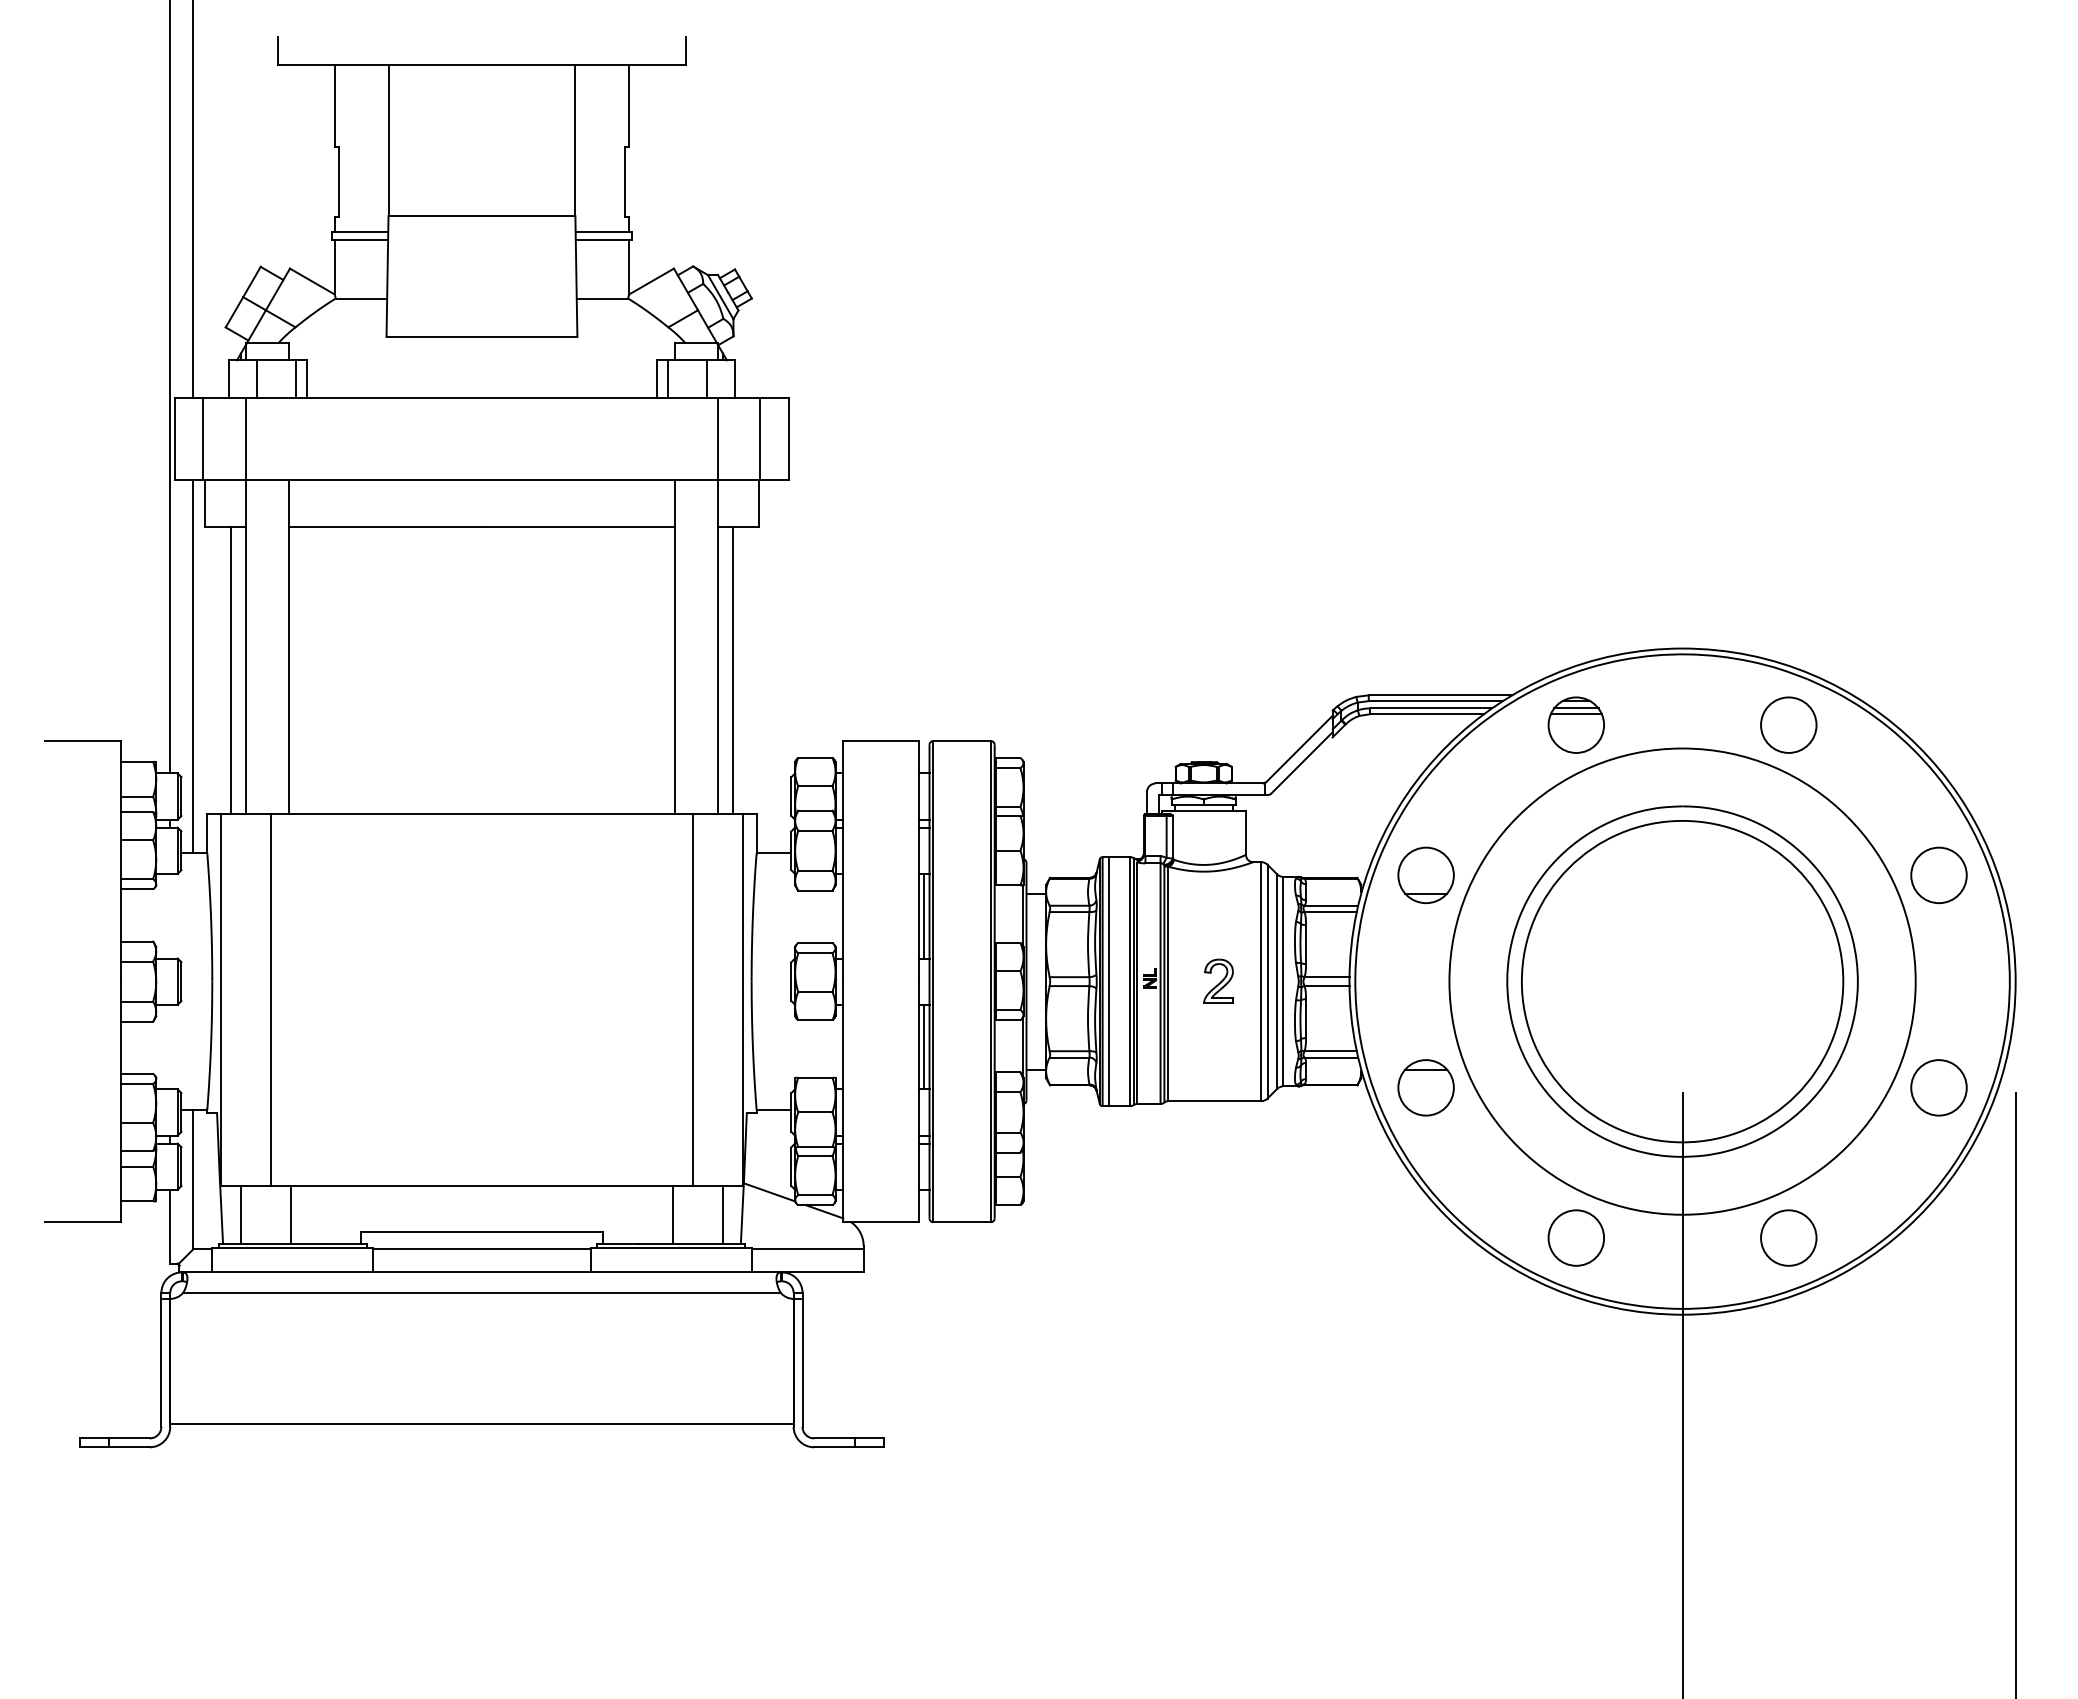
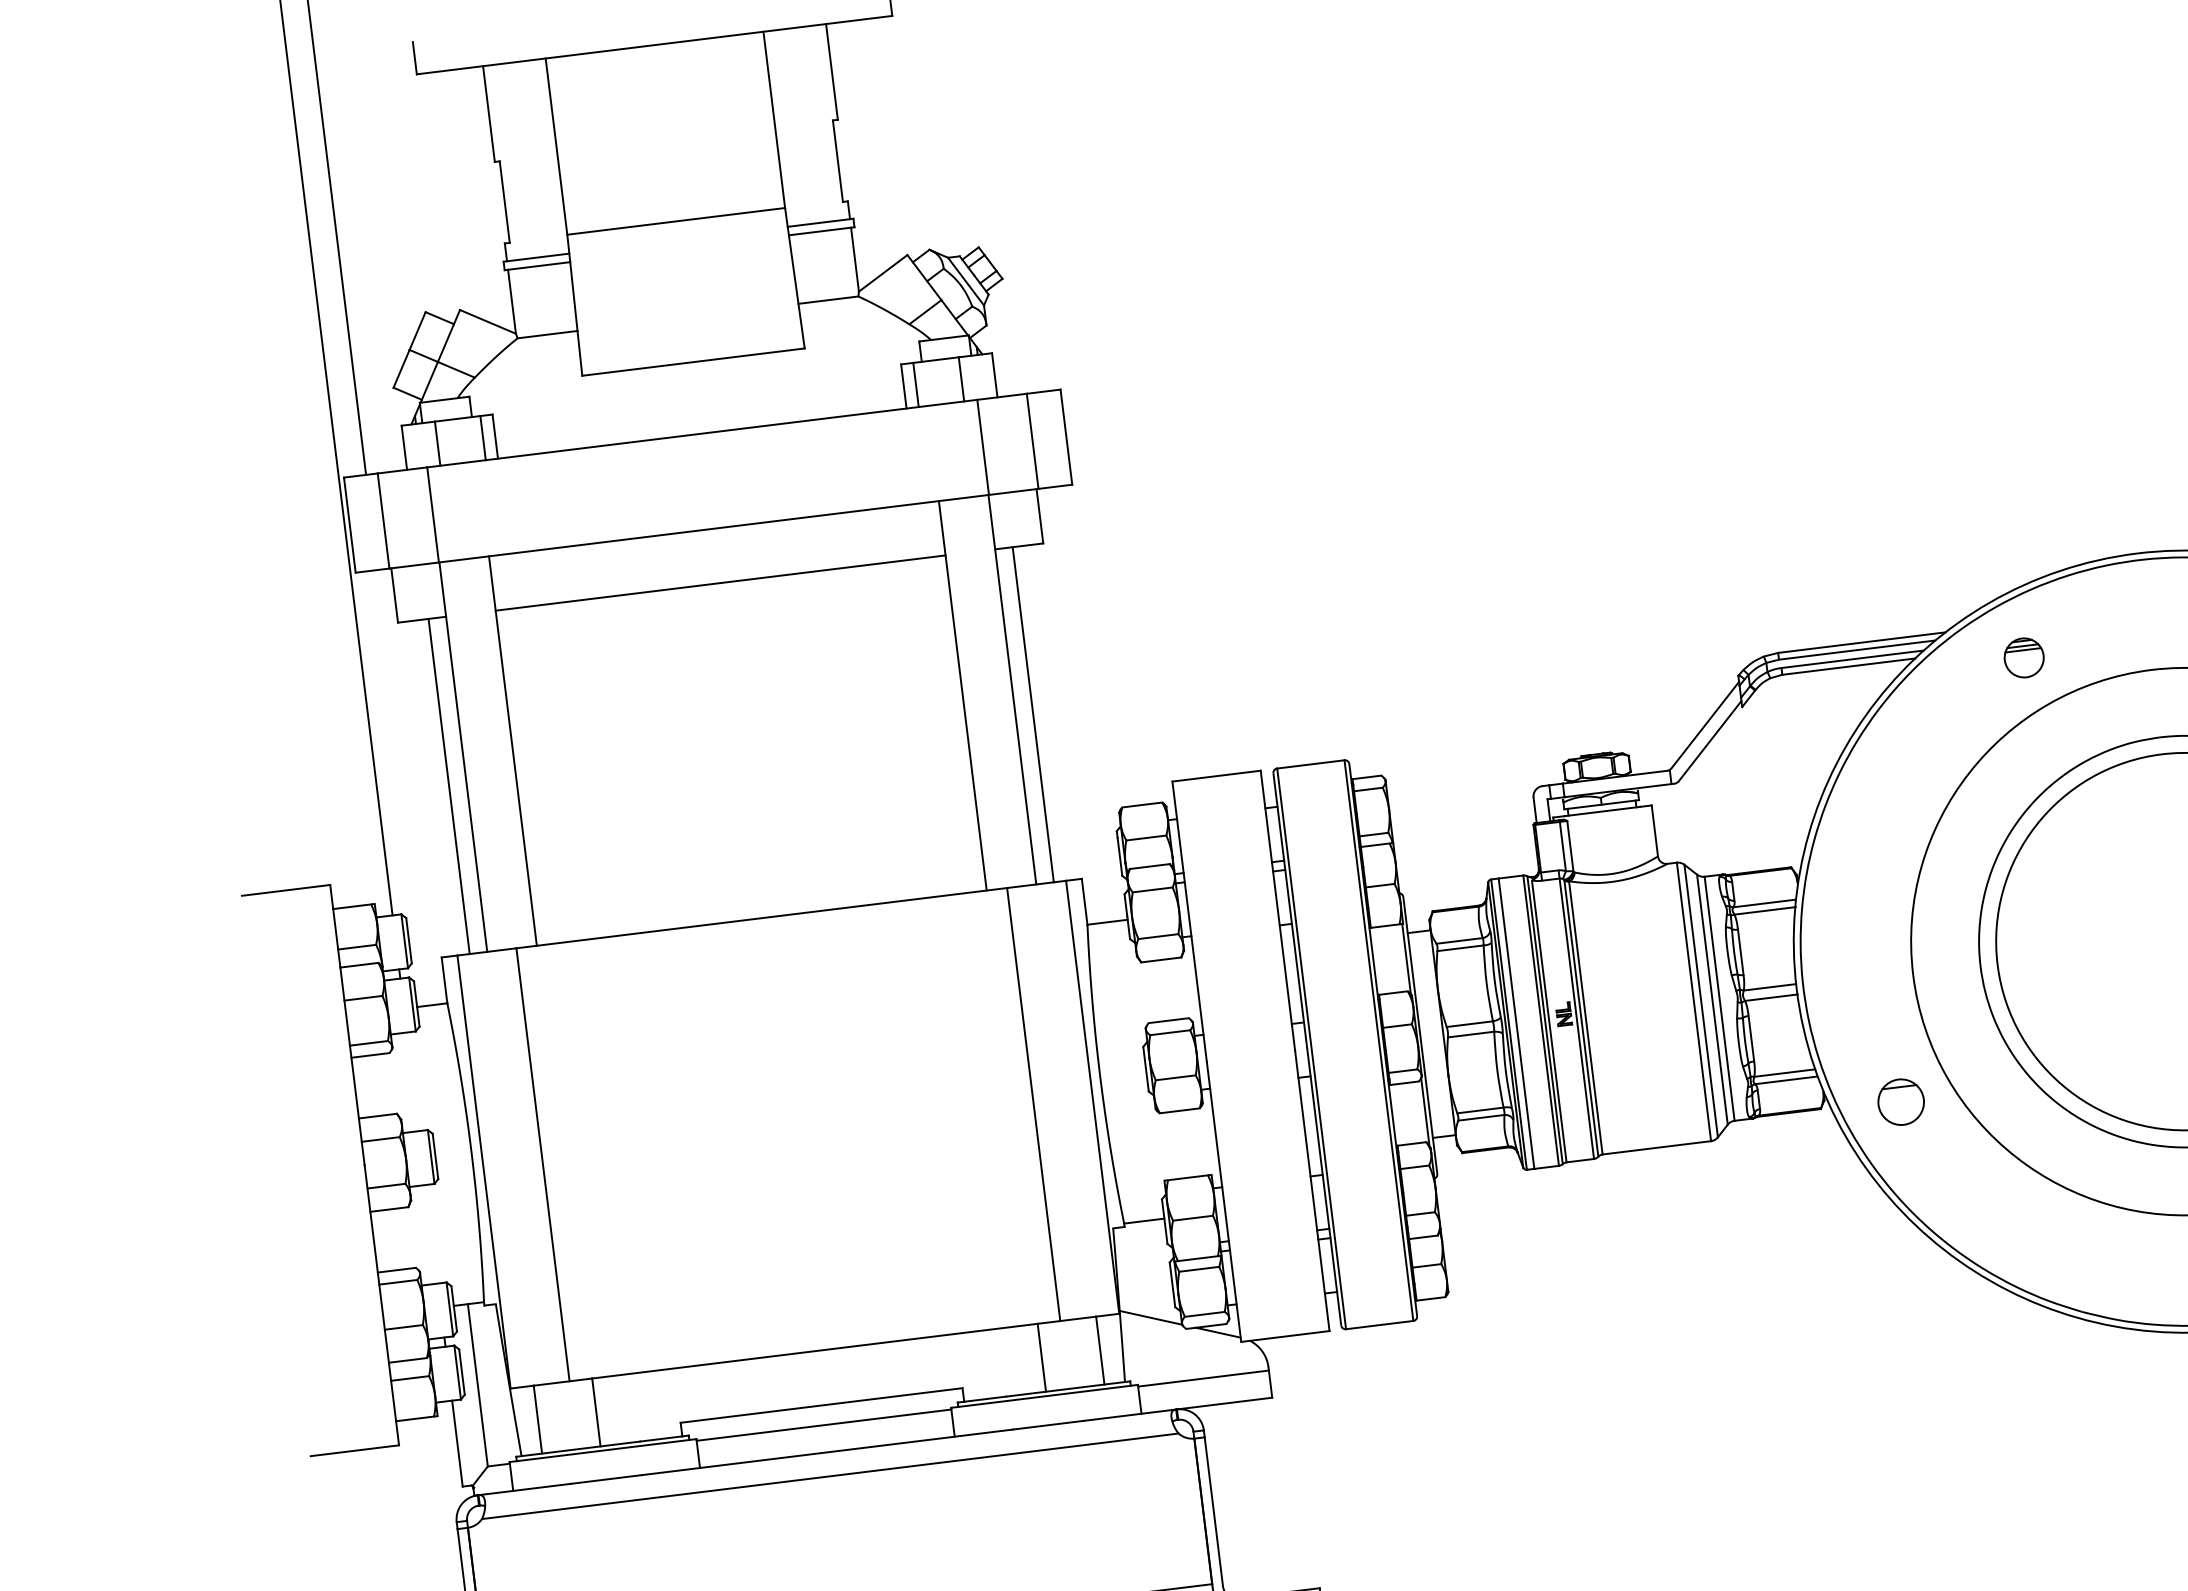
line: (193, 666) -> (404, 787), removed
part: (1575, 724) -> (2023, 657), size x0.6
part: (1425, 875) -> (1870, 854), removed
line: (923, 915) -> (1290, 973), removed
part: (1218, 980) -> (1643, 1006), removed
line: (923, 1046) -> (1309, 1125), removed
part: (1425, 1087) -> (1900, 1101), size x0.7
circle: (1575, 1237) -> (2096, 1255), removed

